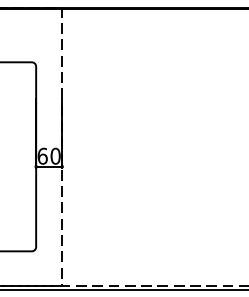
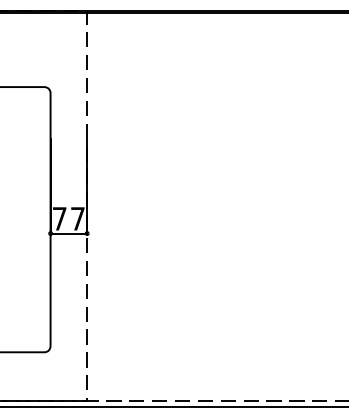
text: (48, 155) -> (68, 218), 60 -> 77

